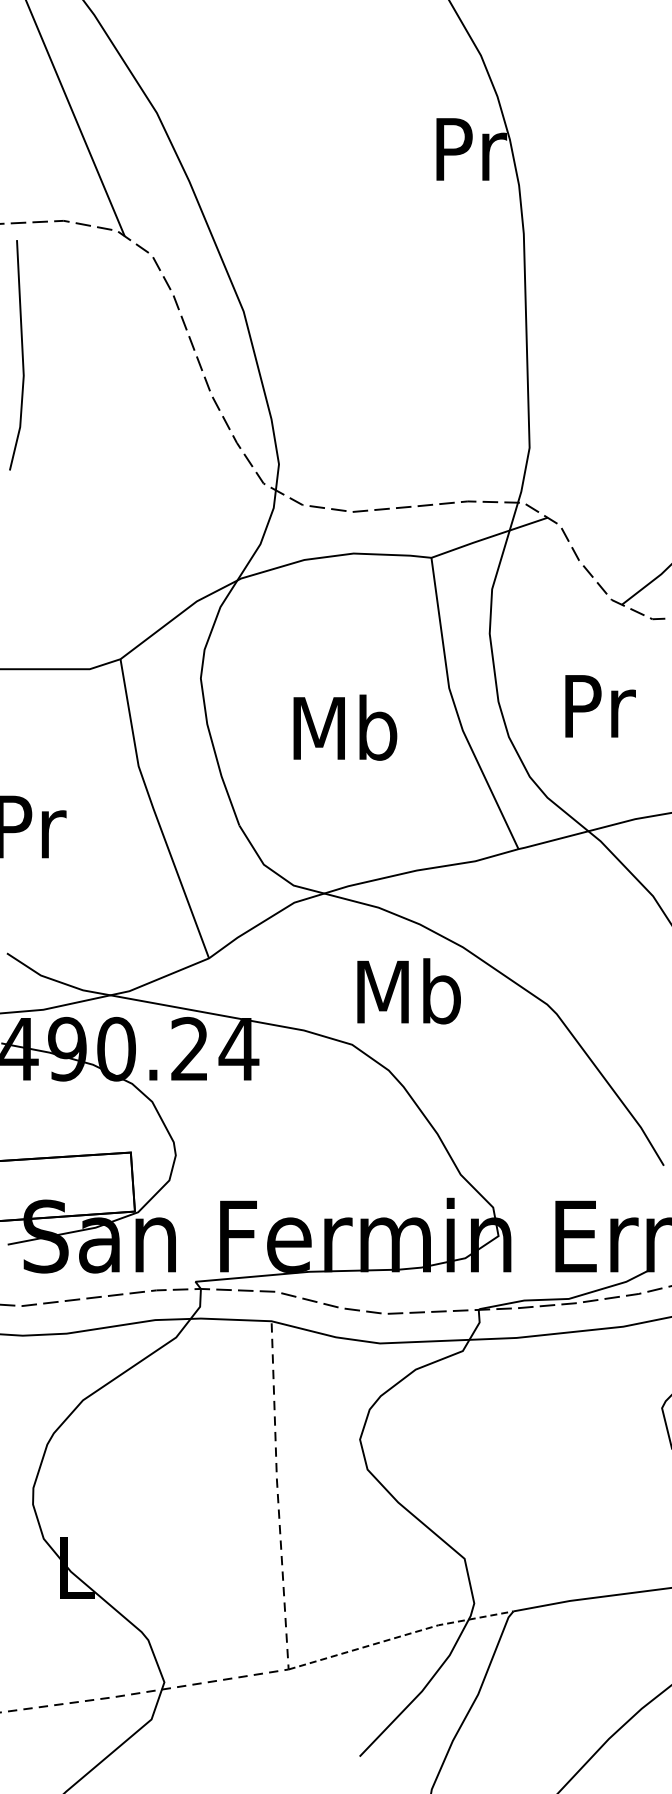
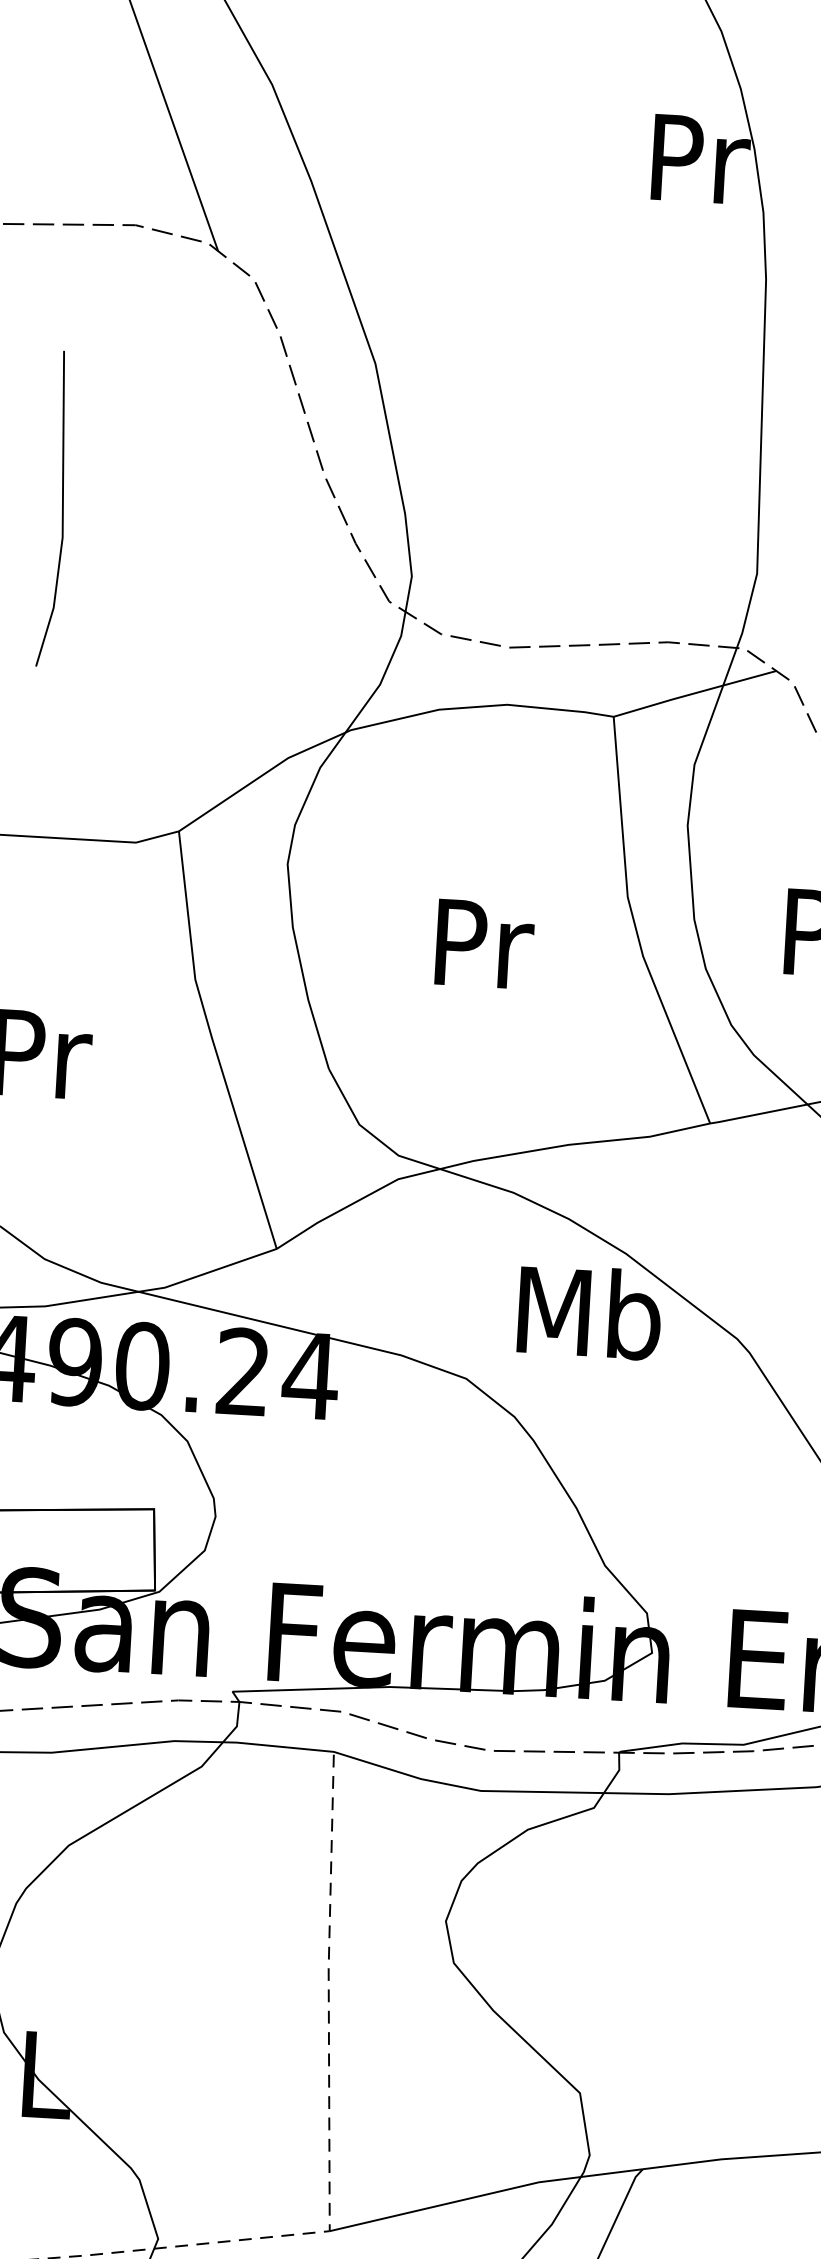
line: (21, 355) -> (61, 509), moved
text: (345, 727) -> (482, 942), Mb -> Pr
text: (408, 991) -> (589, 1312), moved
line: (401, 1636) -> (487, 2194), dashed -> solid

